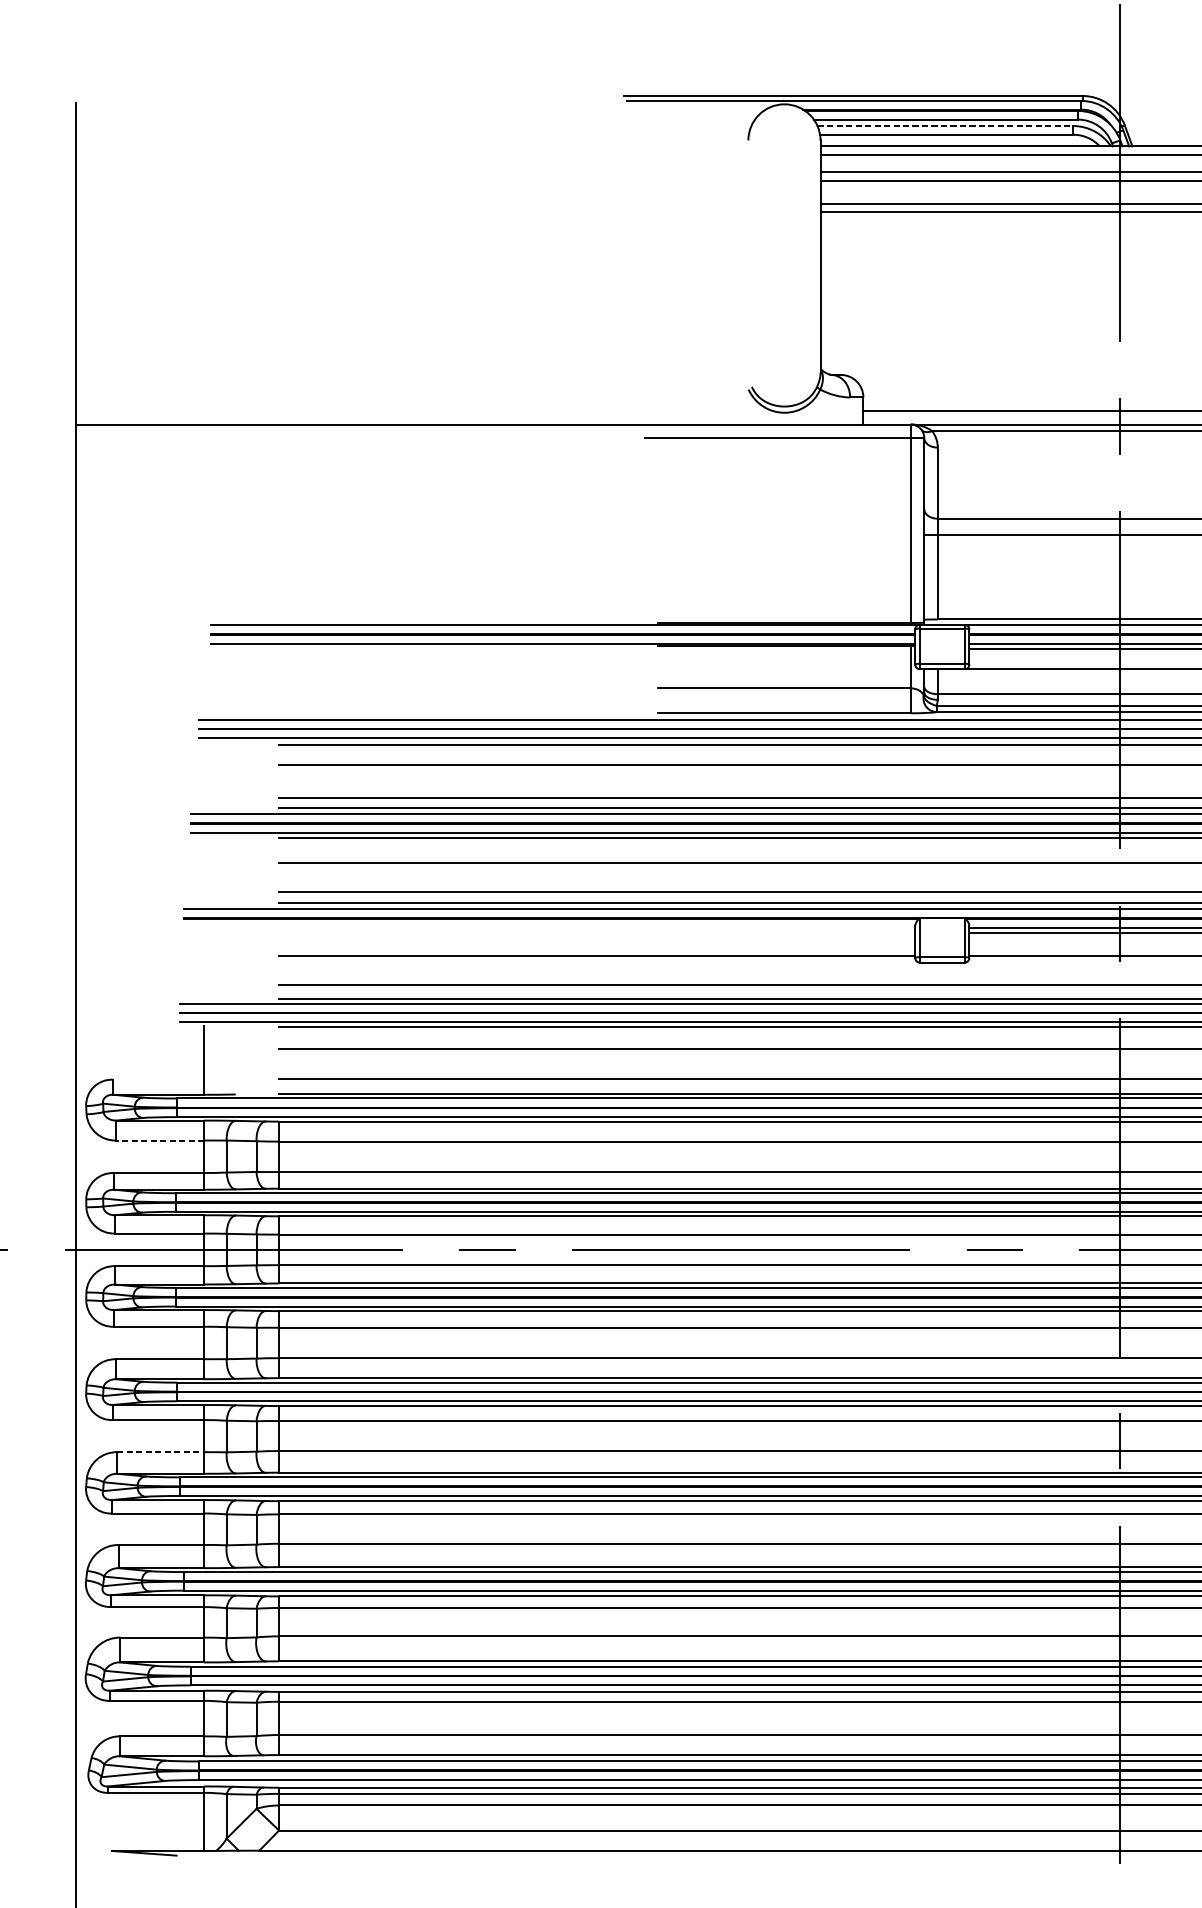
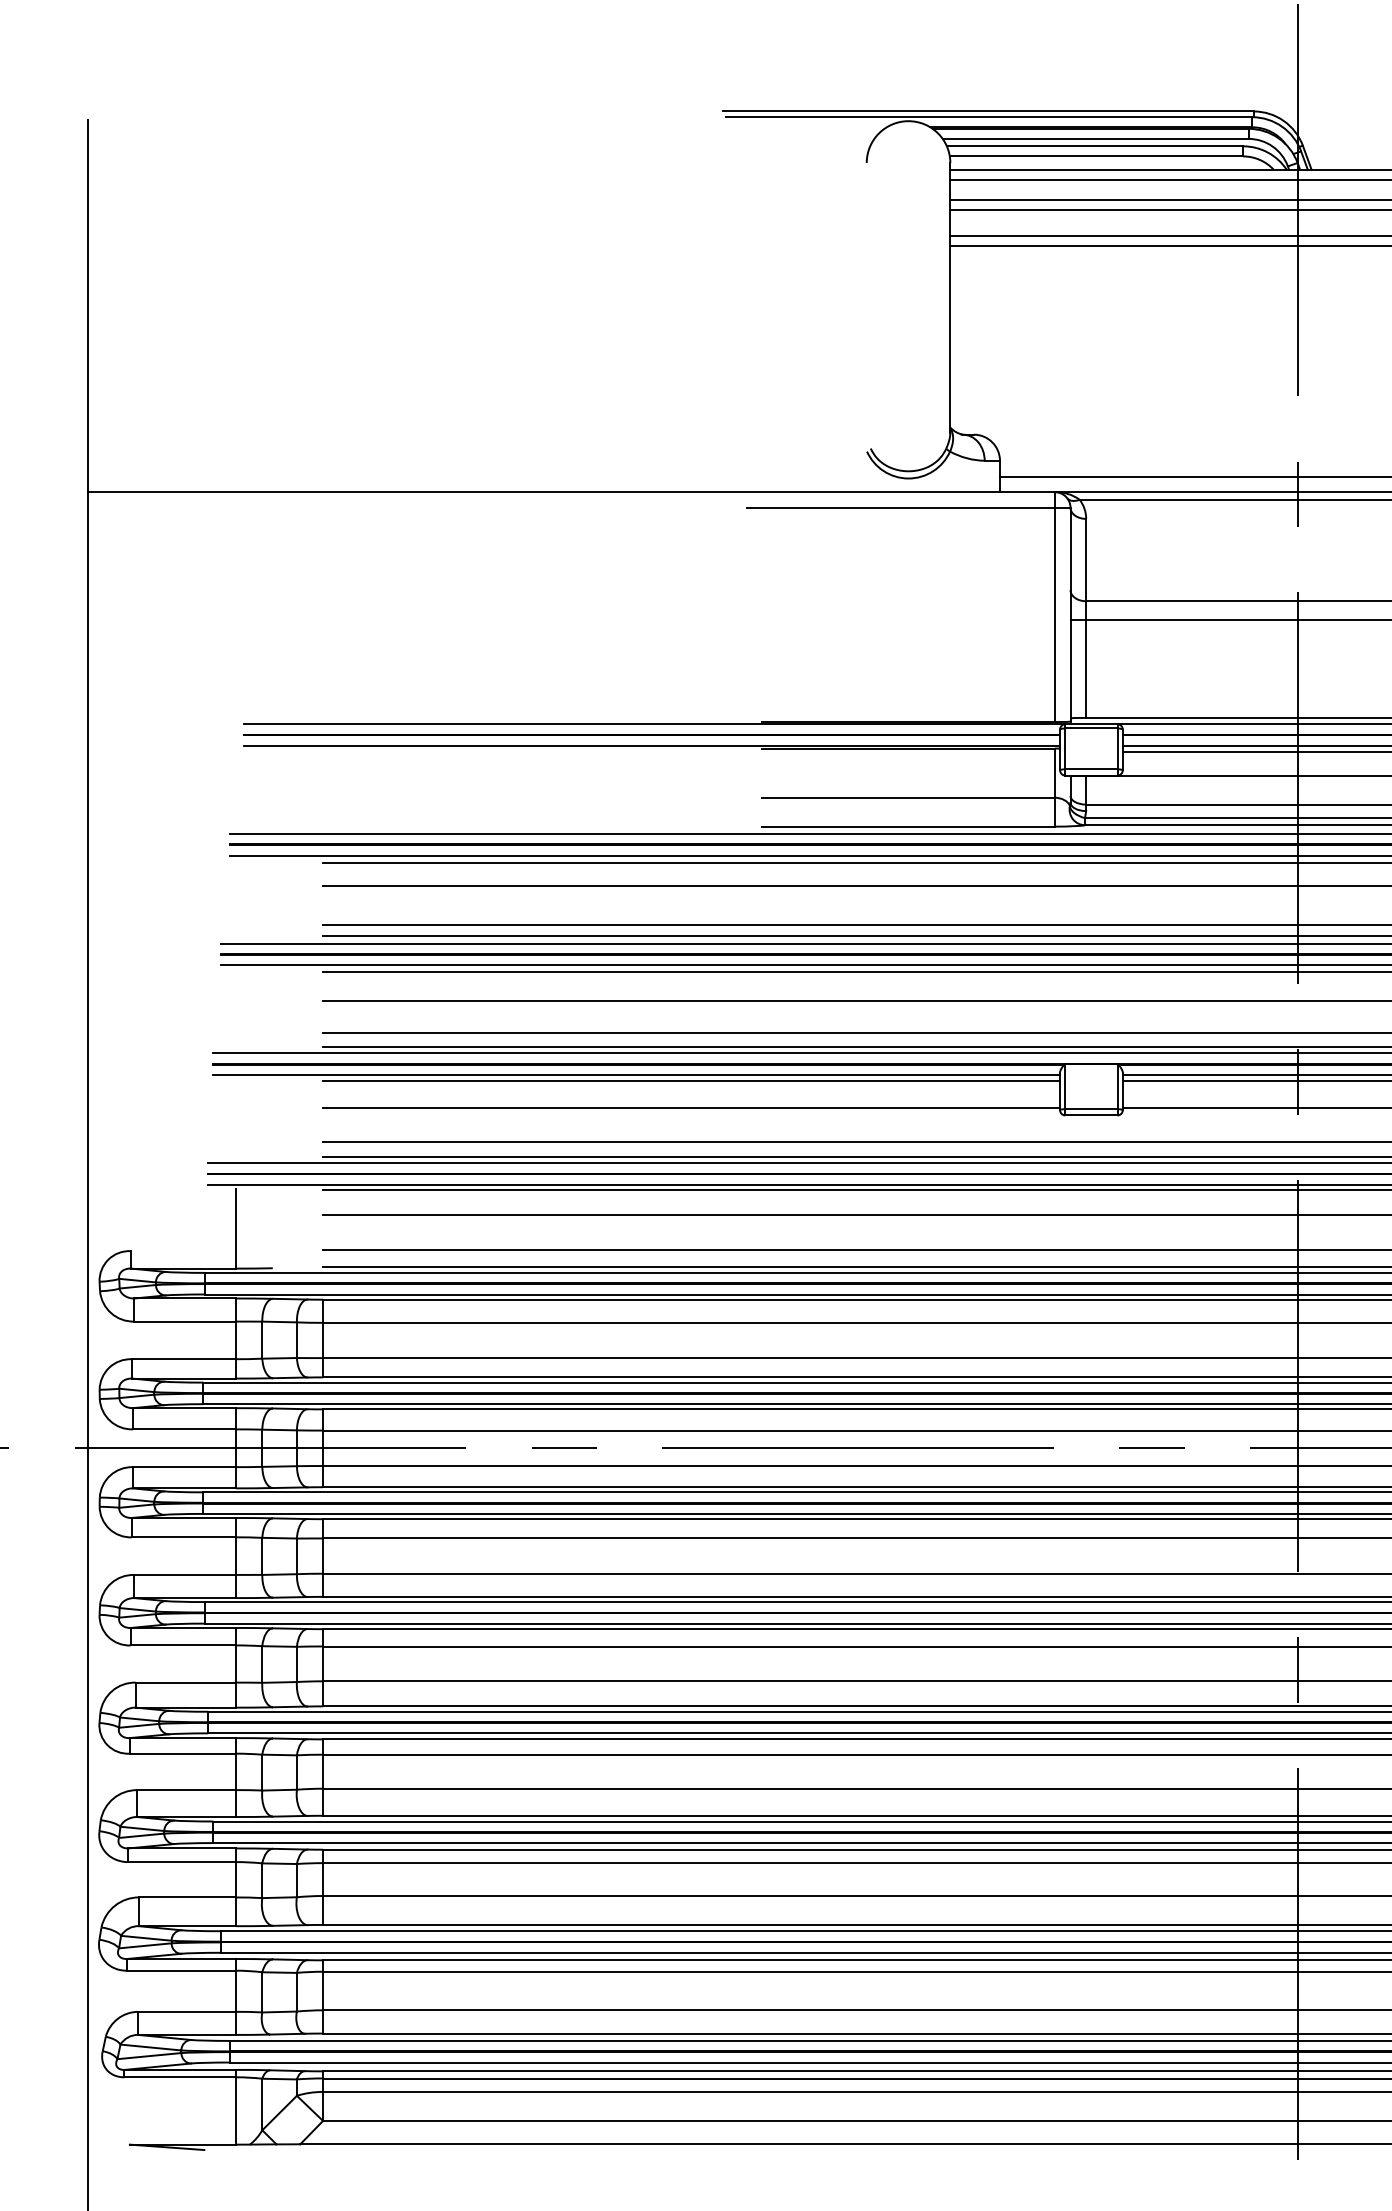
line: (945, 126) -> (1095, 146), dashed -> solid
line: (549, 928) -> (636, 1075), added
line: (597, 932) -> (691, 1080), added
line: (160, 1140) -> (185, 1321), dashed -> solid
line: (161, 1452) -> (186, 1682), dashed -> solid

